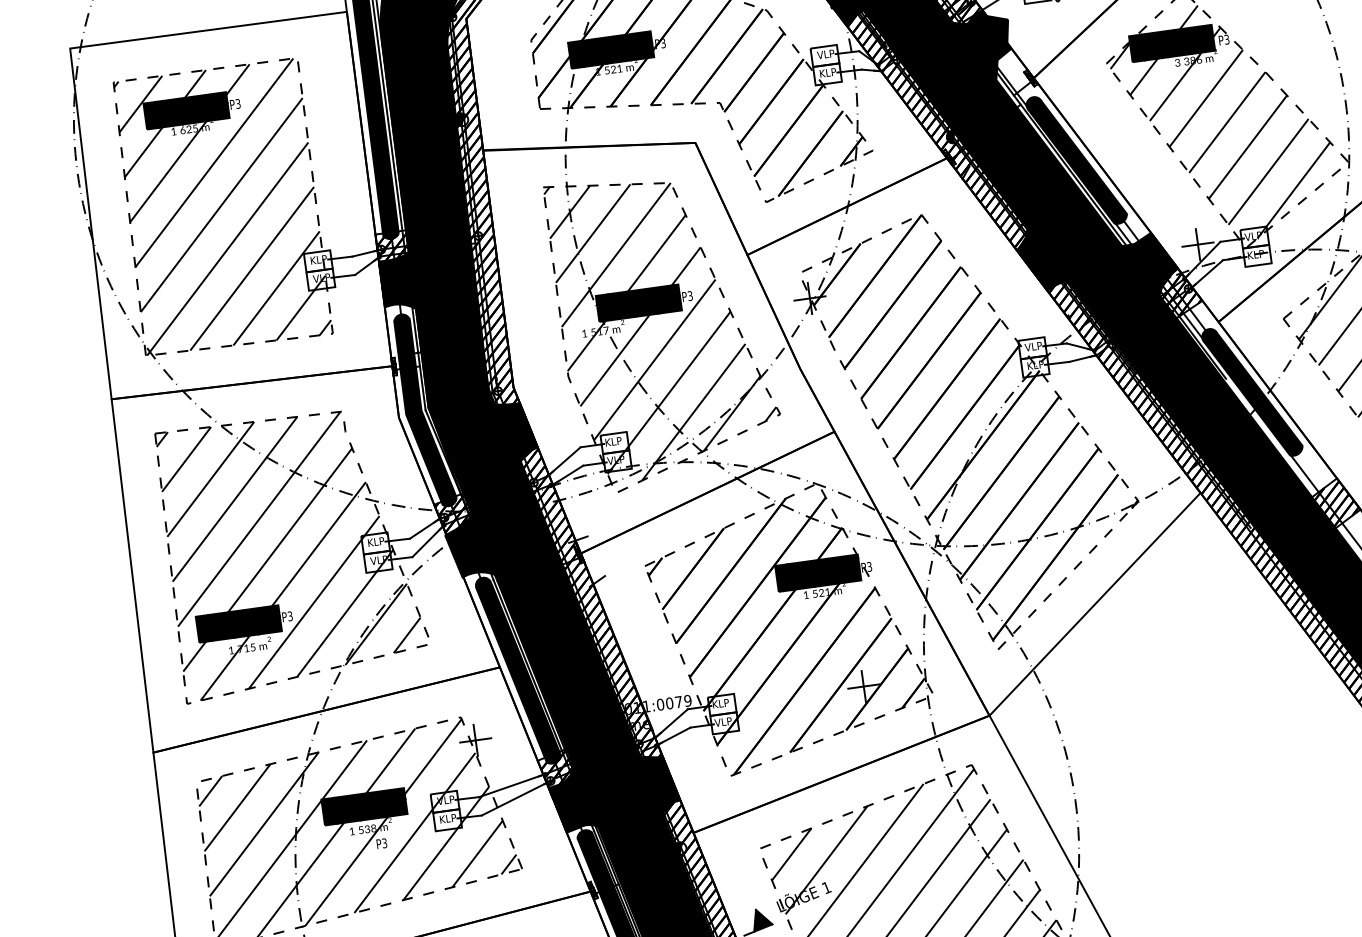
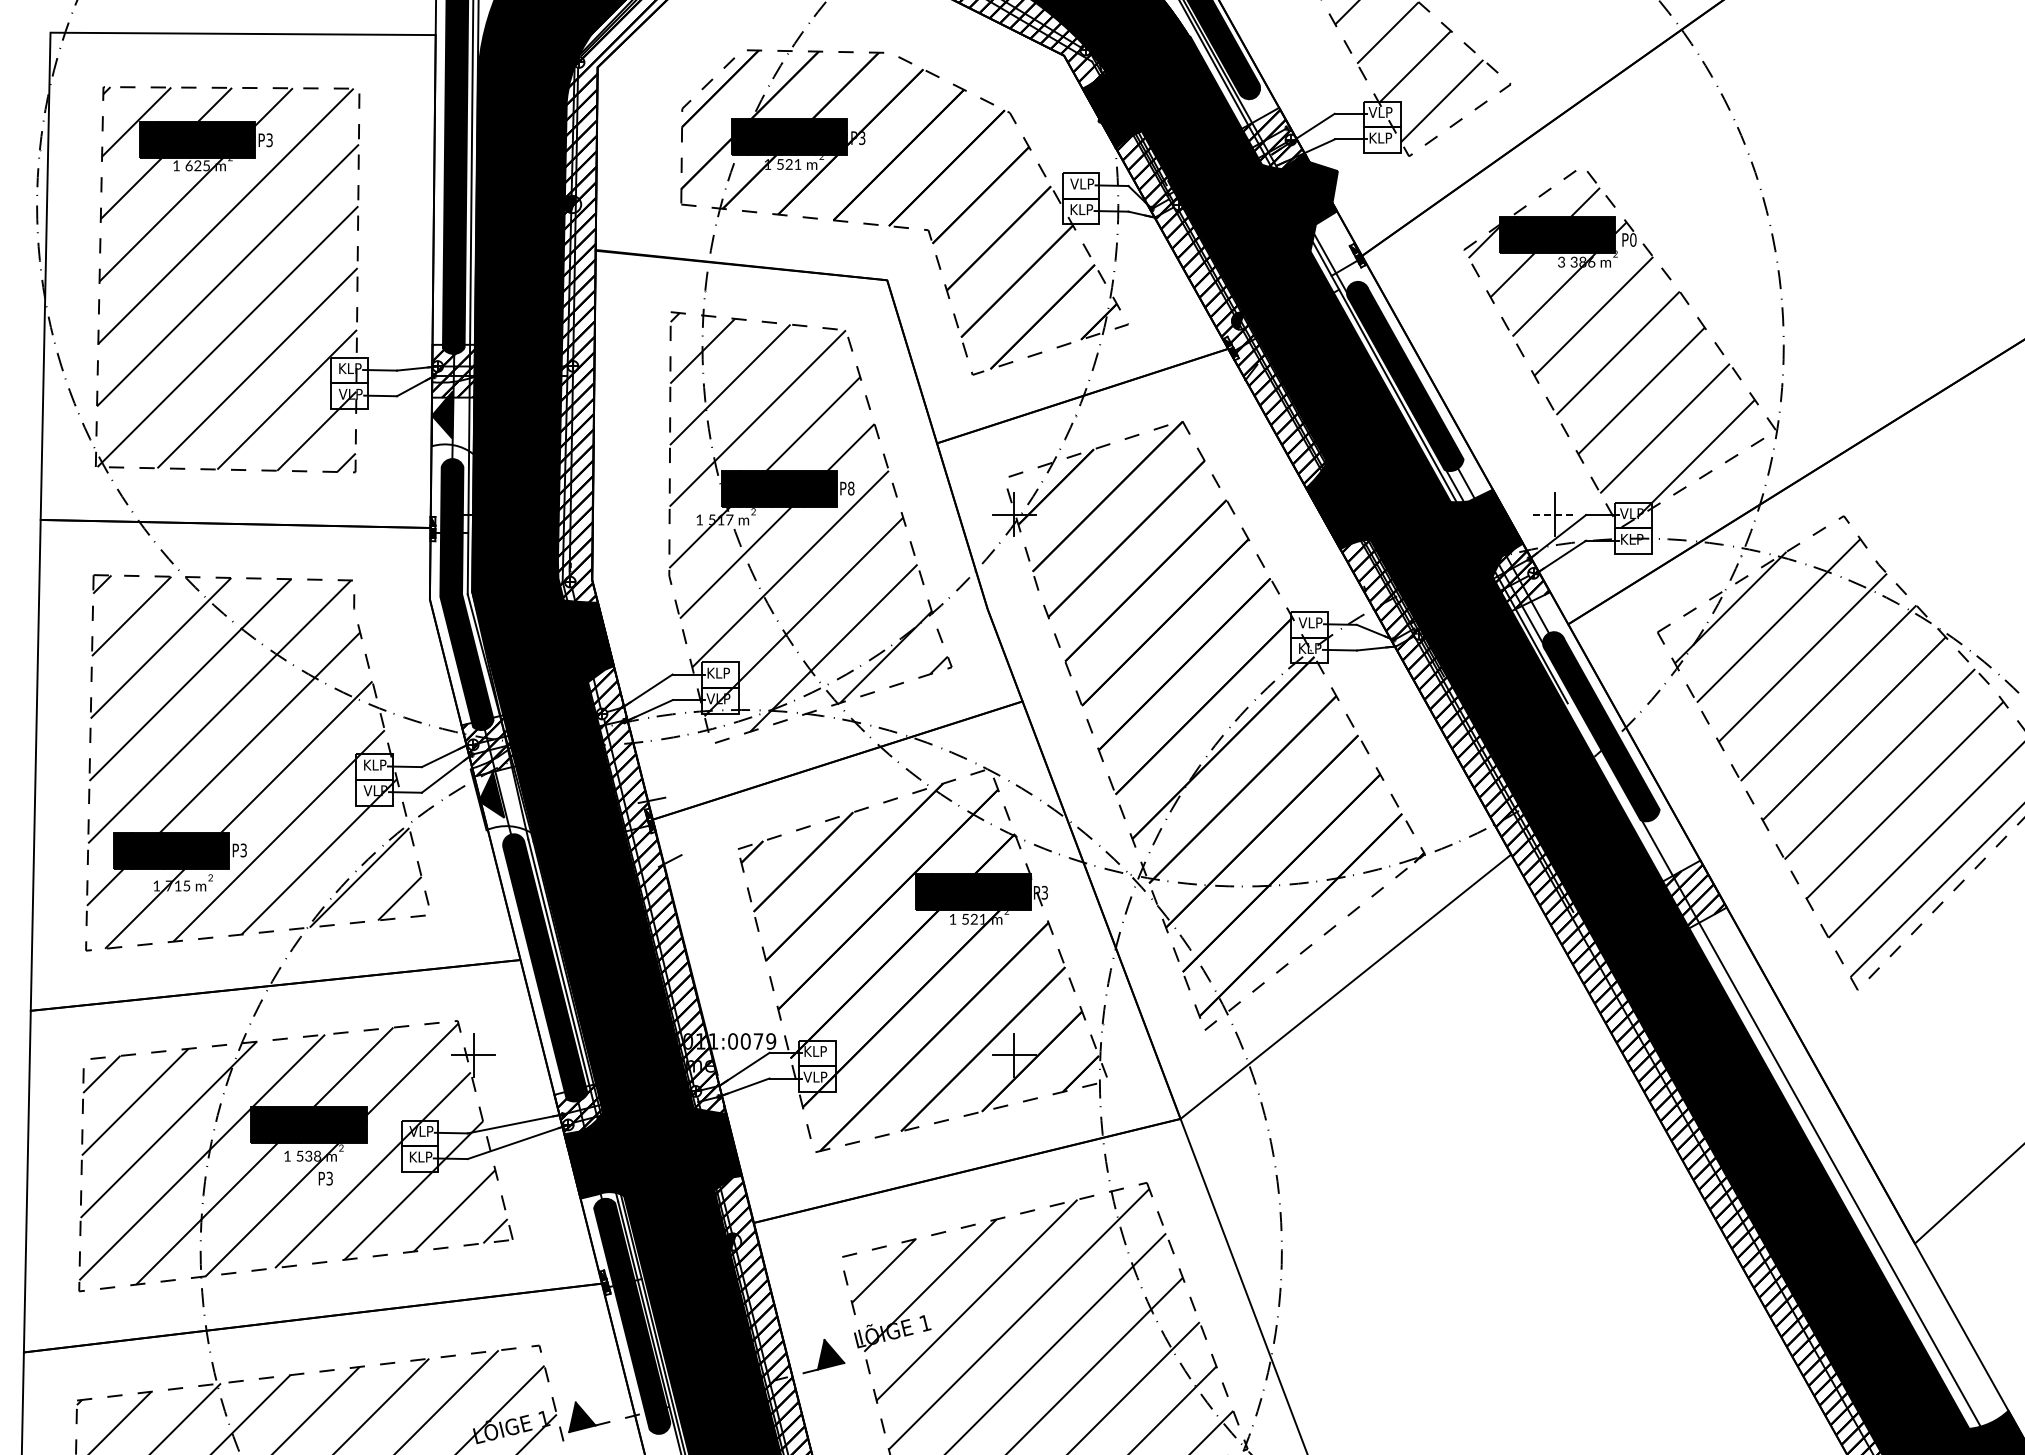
text: (1227, 39) -> (1633, 239), P3 -> P0
line: (1197, 244) -> (1554, 514), solid -> dashed
fill: (397, 283) -> (453, 415), removed
text: (690, 295) -> (851, 488), P3 -> P8
fill: (469, 547) -> (501, 790), removed

